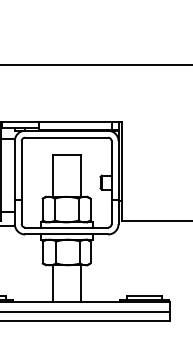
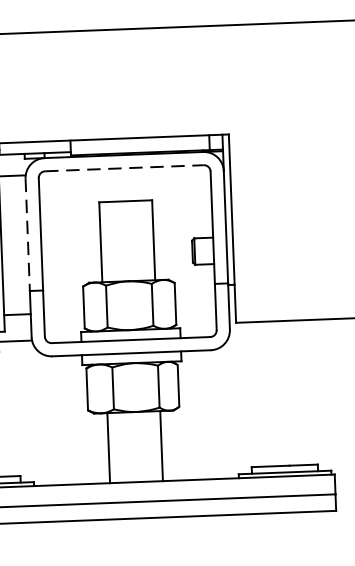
line: (67, 137) -> (125, 167), solid -> dashed
line: (14, 171) -> (27, 236), solid -> dashed

